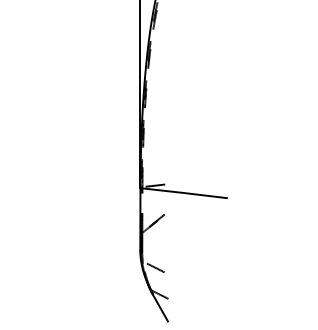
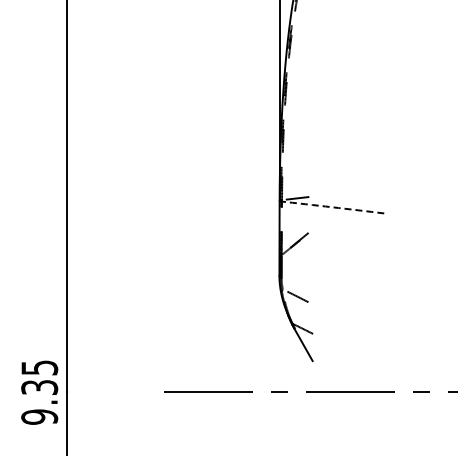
arc: (183, 193) -> (331, 207), solid -> dashed

